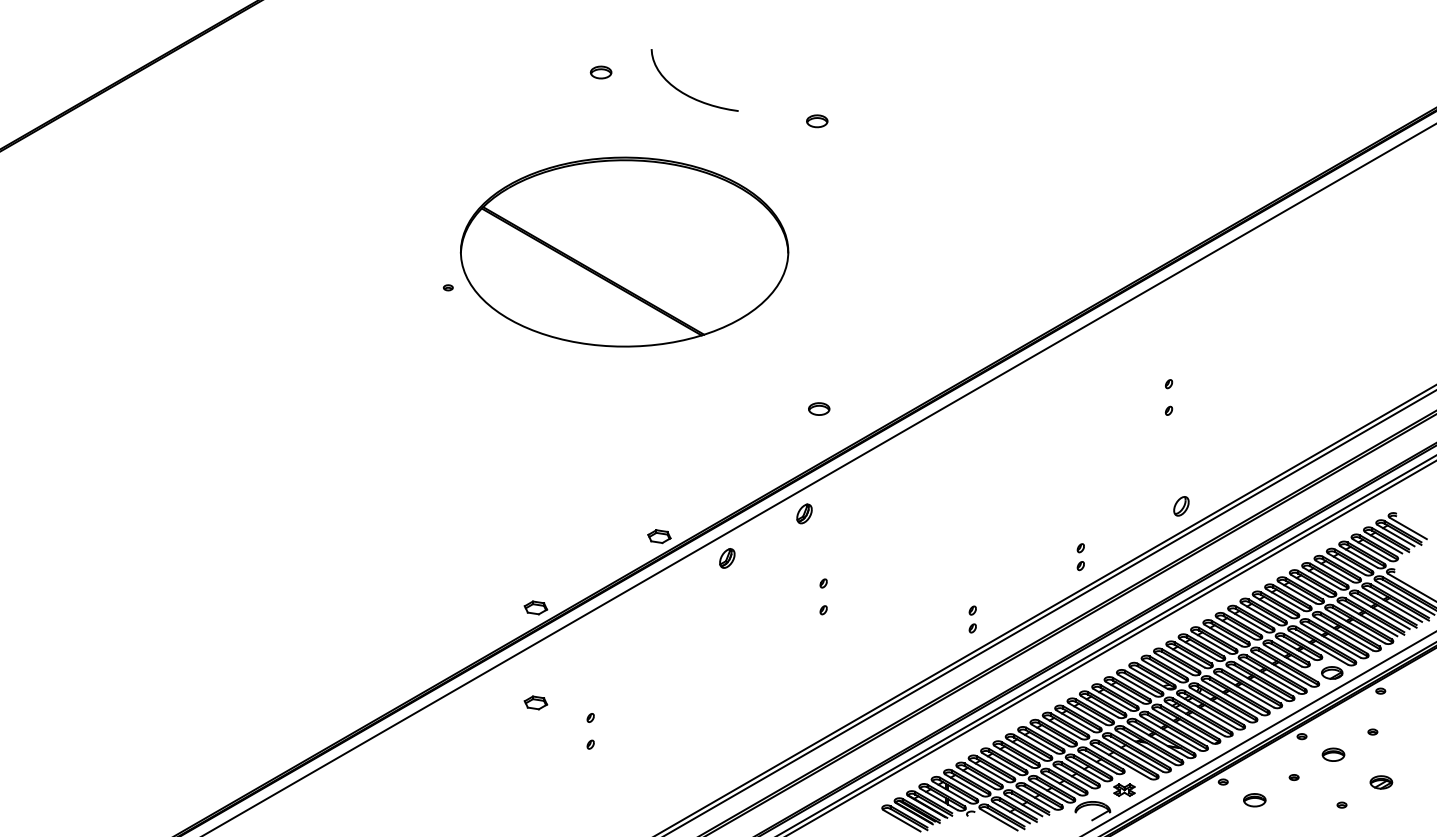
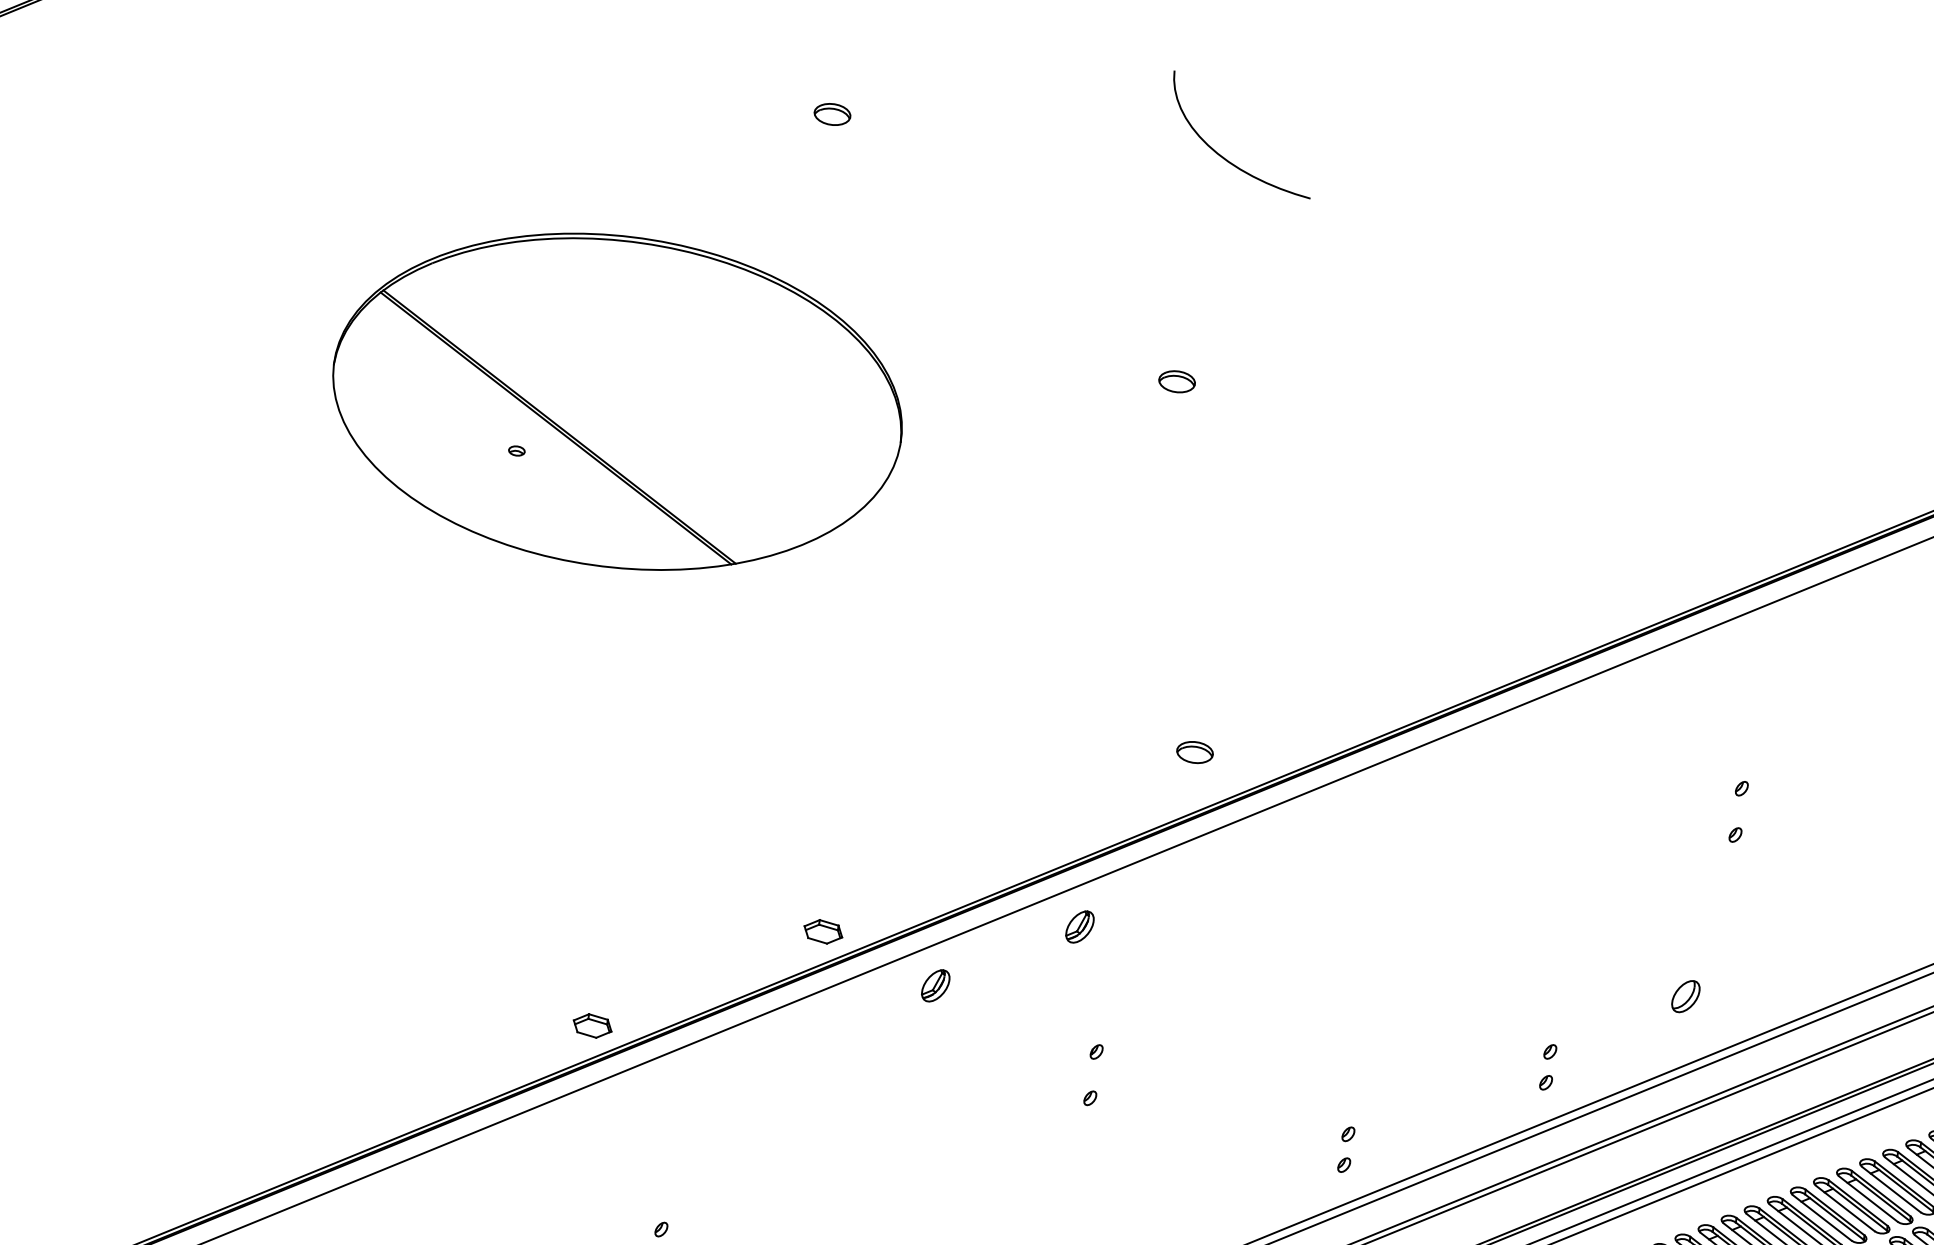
curve: (684, 92) -> (1221, 153), moved
part: (817, 121) -> (1177, 382), moved
part: (624, 251) -> (617, 400), moved
part: (819, 408) -> (1195, 751), moved
part: (1181, 506) -> (1685, 996), moved
part: (535, 702) -> (569, 1189), removed

